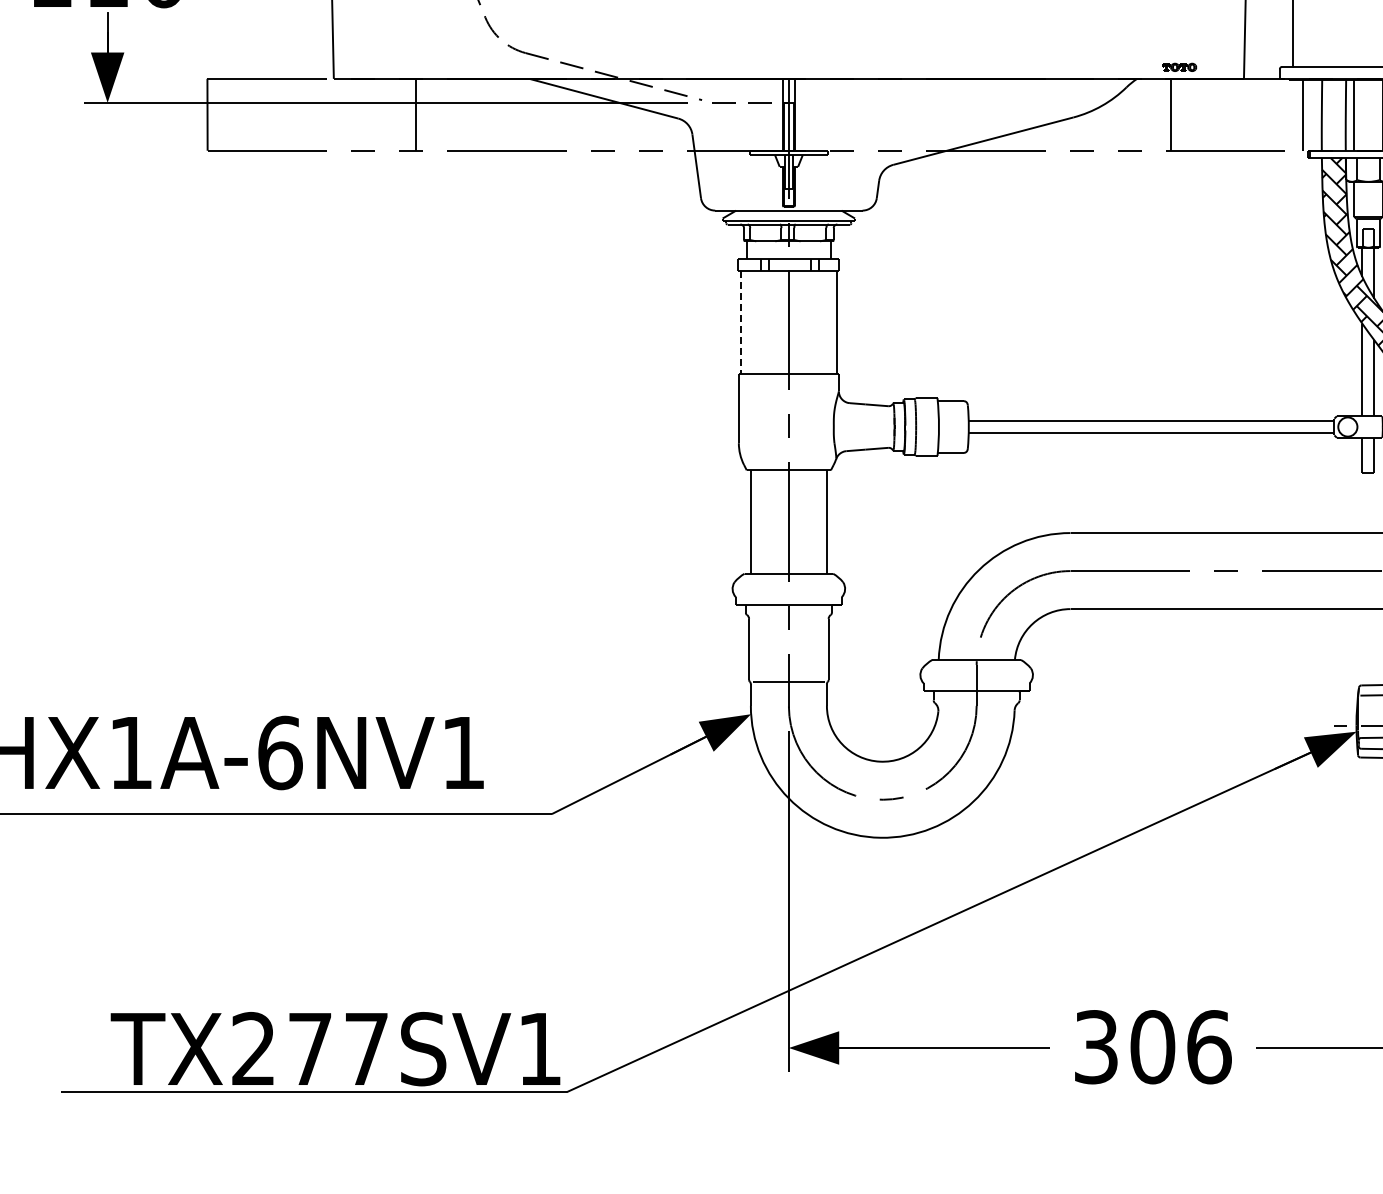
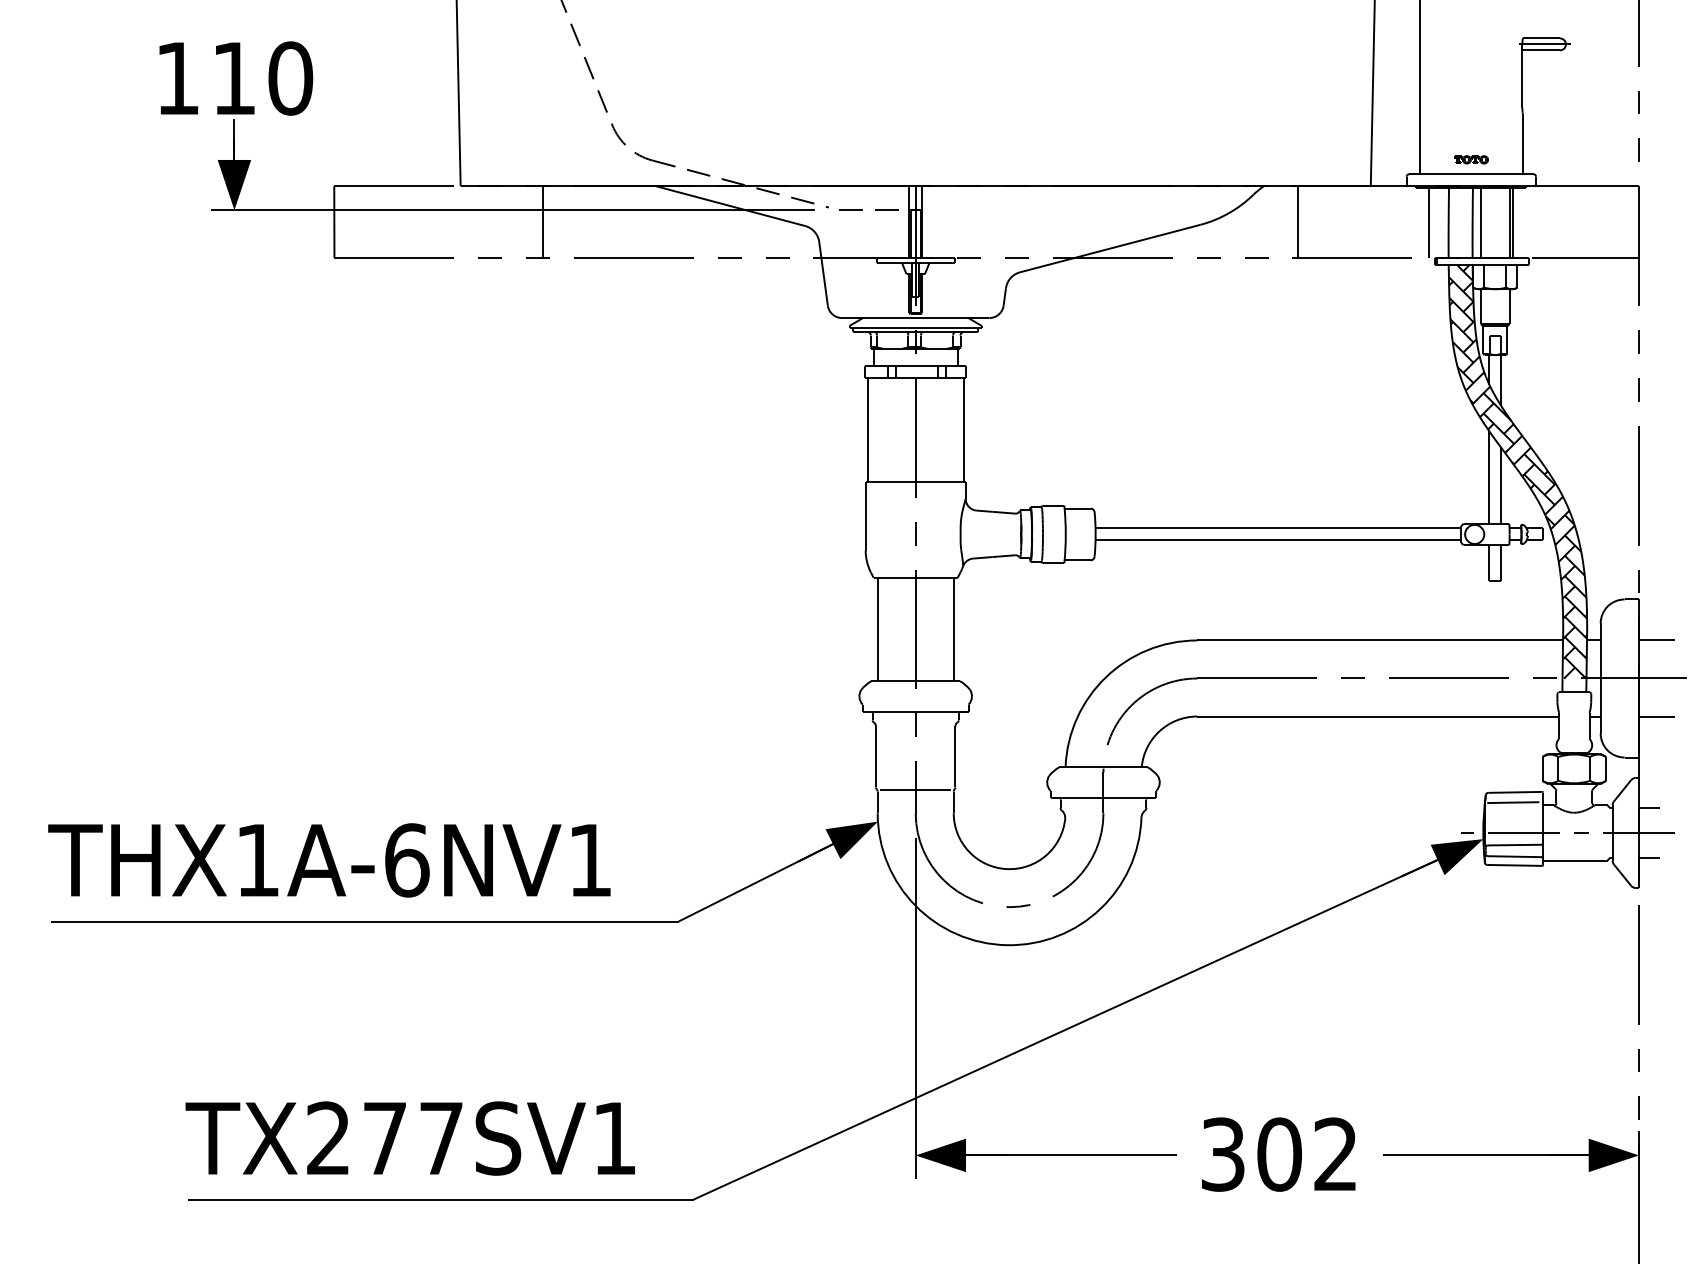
part: (1179, 67) -> (1471, 159), moved
line: (740, 322) -> (867, 429), dashed -> solid
text: (1209, 1047) -> (1336, 1154), 306 -> 302
text: (334, 1049) -> (409, 1138), moved

